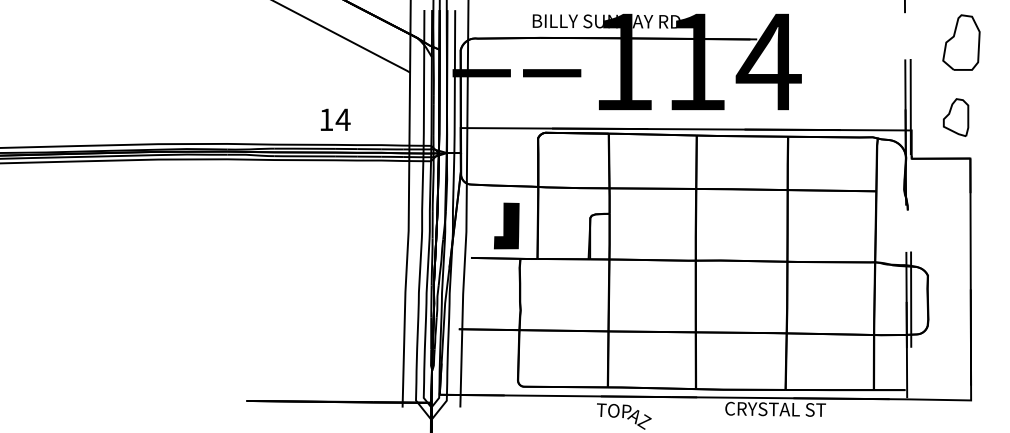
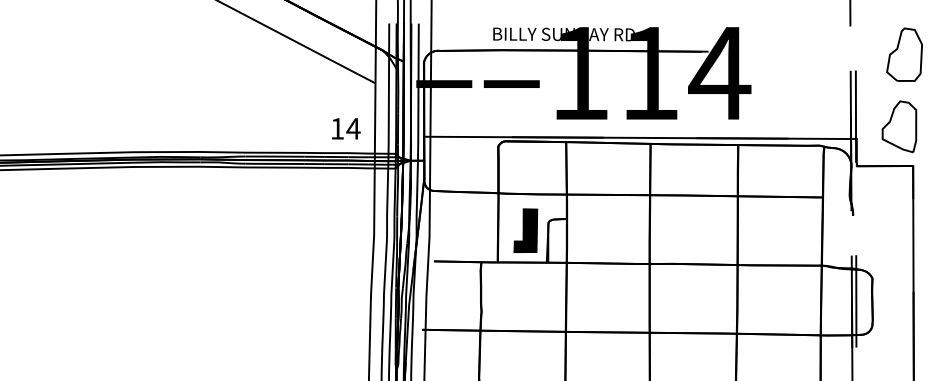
part: (955, 117) -> (898, 126), size x1.43
text: (335, 119) -> (346, 128), moved
part: (506, 225) -> (525, 230), moved

